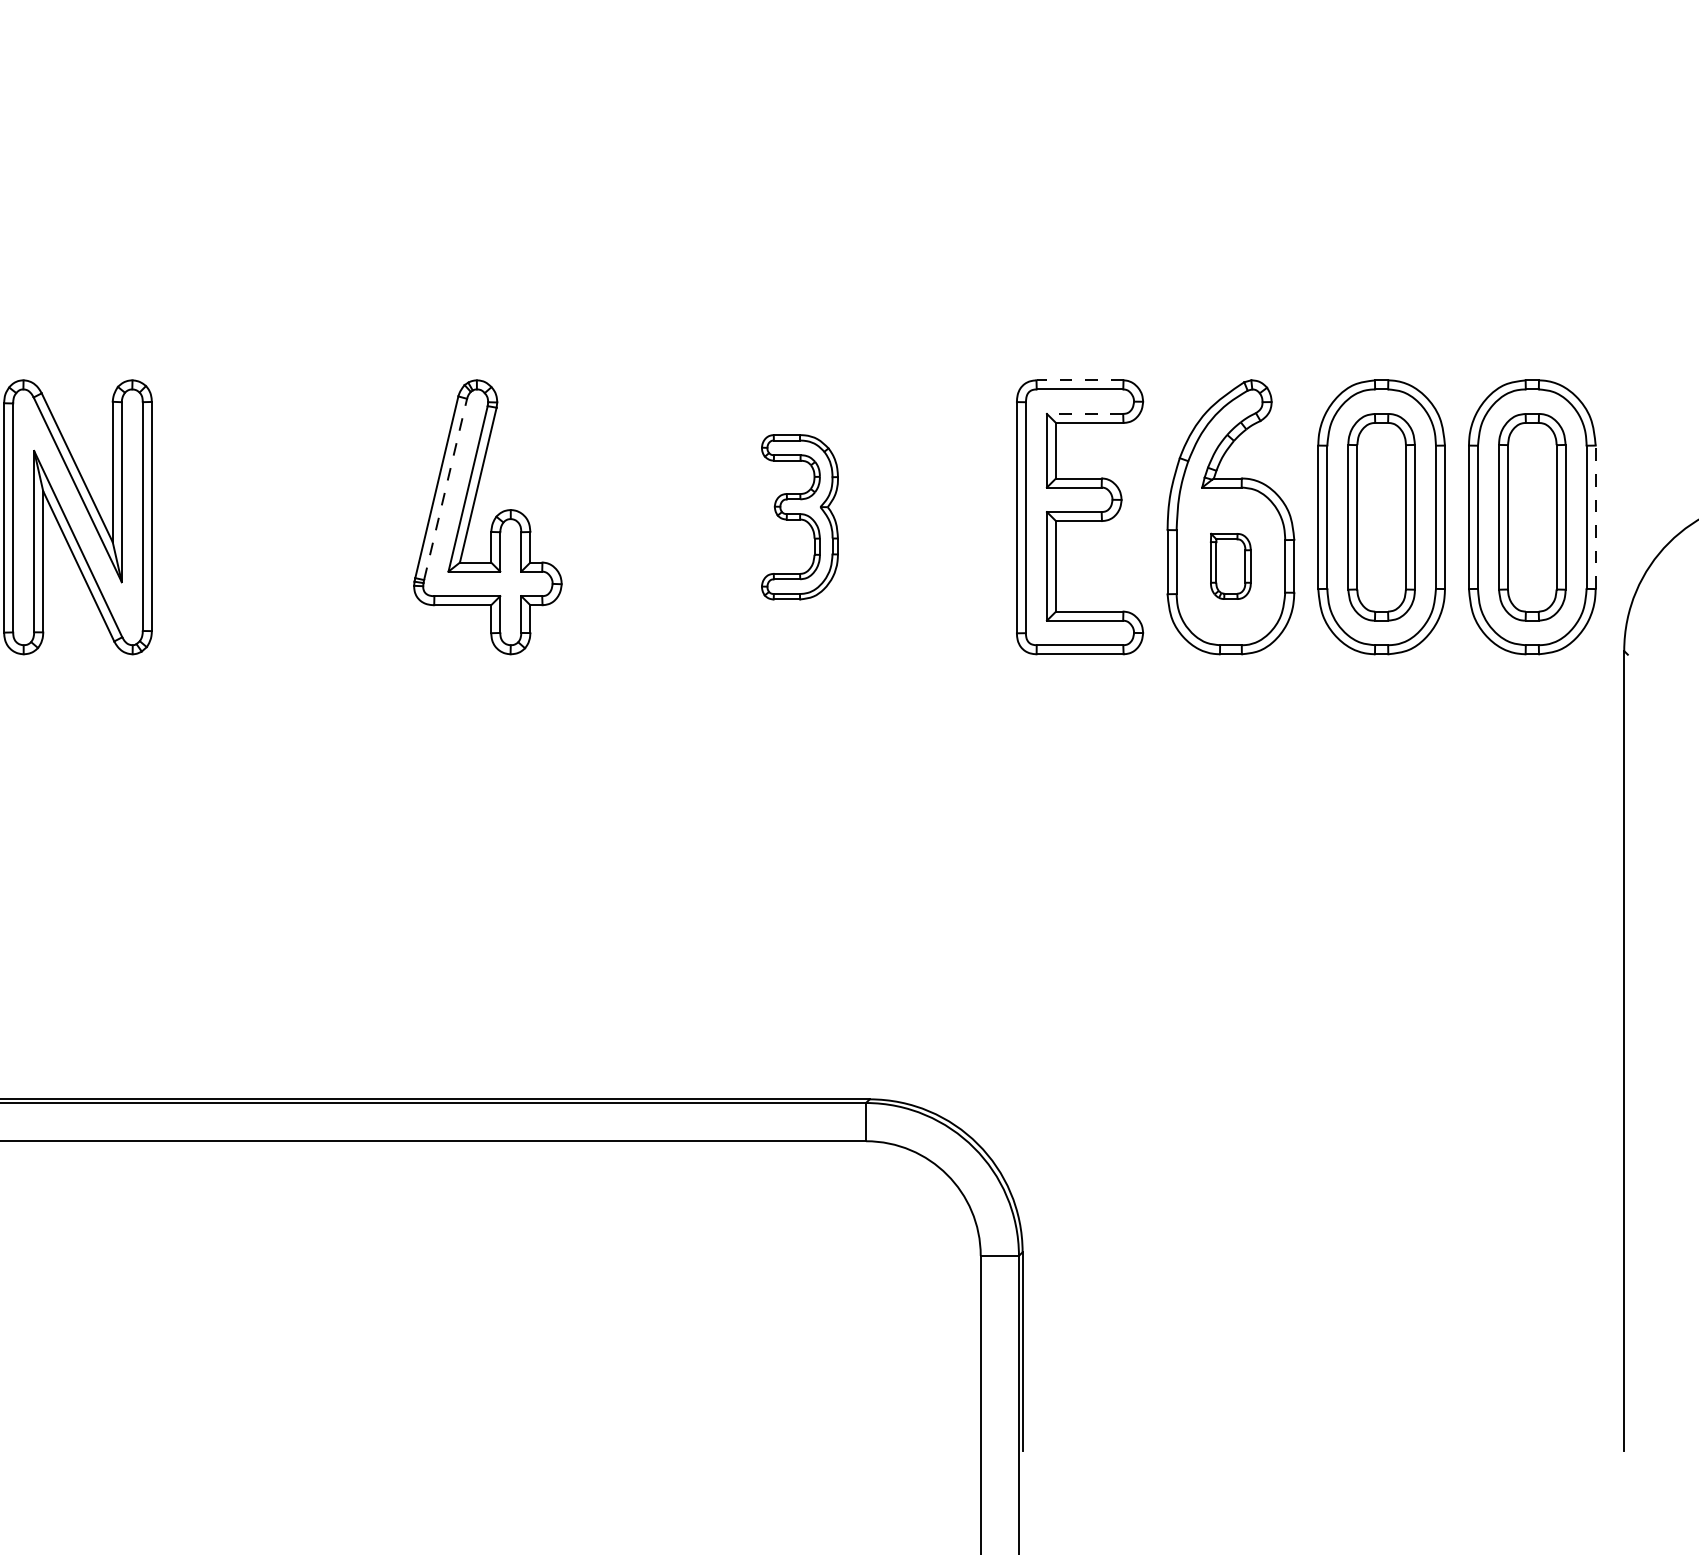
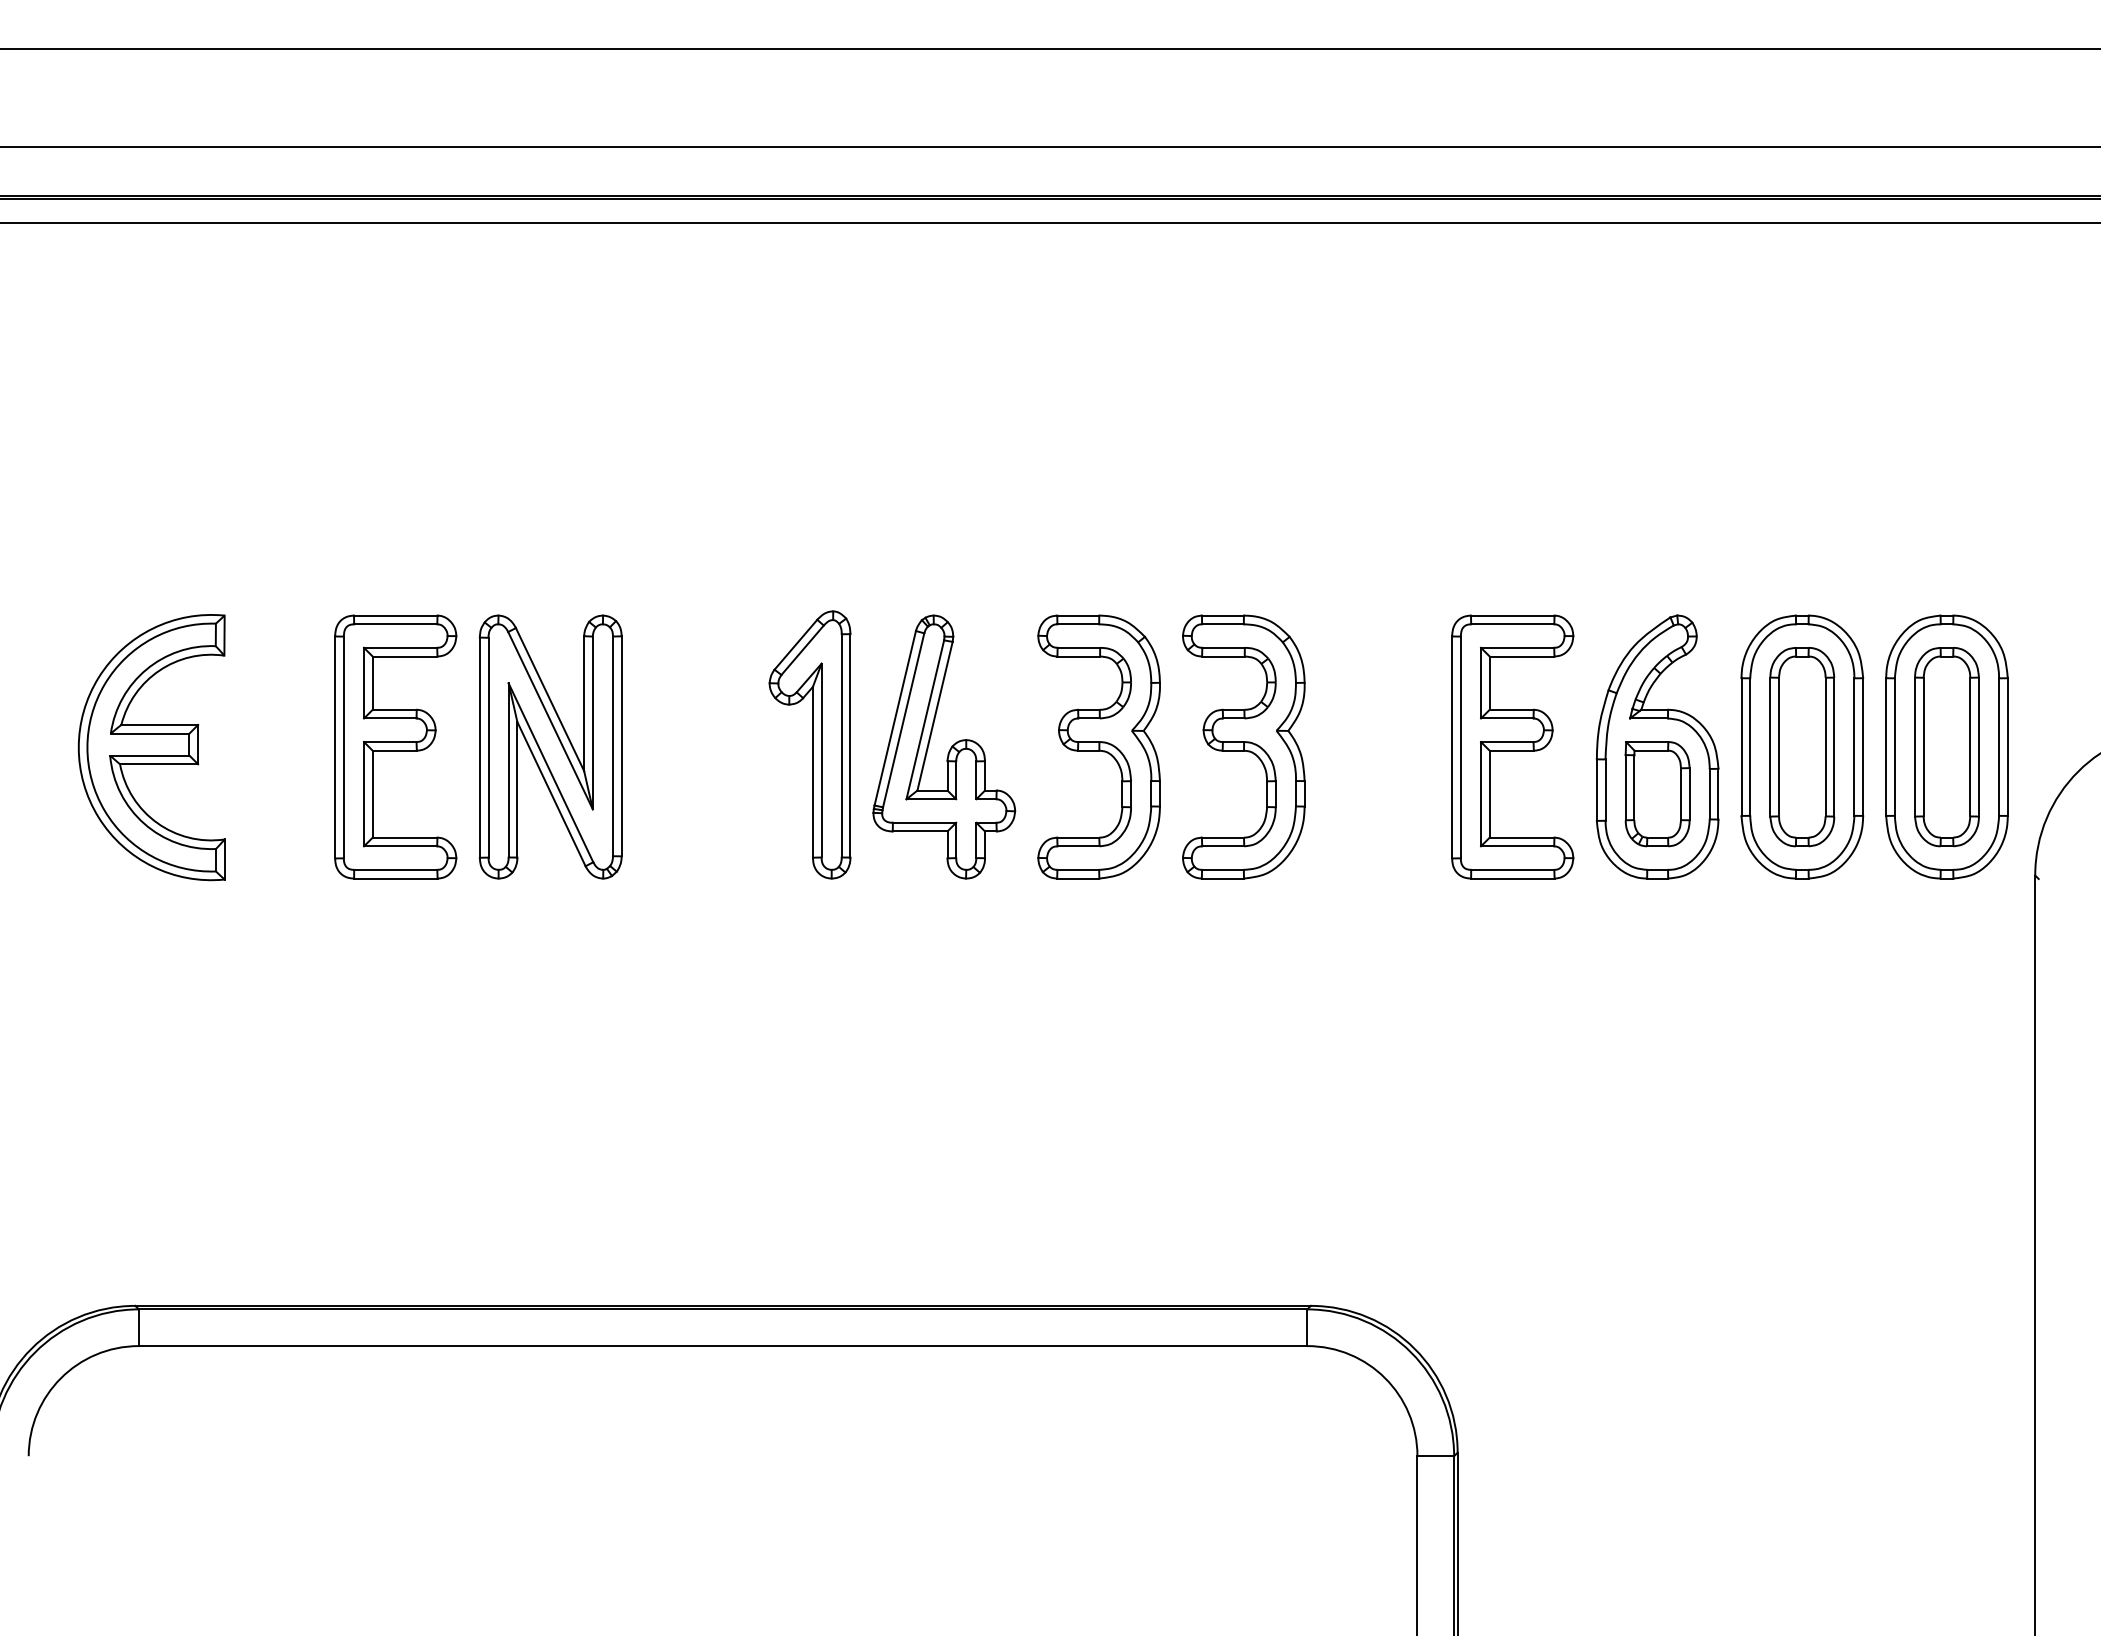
line: (1079, 380) -> (1512, 615), dashed -> solid
line: (1084, 413) -> (1517, 647), dashed -> solid
line: (445, 488) -> (903, 719), dashed -> solid
part: (347, 514) -> (809, 744), added
part: (648, 516) -> (1098, 746), added
part: (799, 516) -> (1243, 746), size x1.67
line: (1595, 517) -> (2007, 747), dashed -> solid
part: (1230, 566) -> (1657, 794), size x1.67

